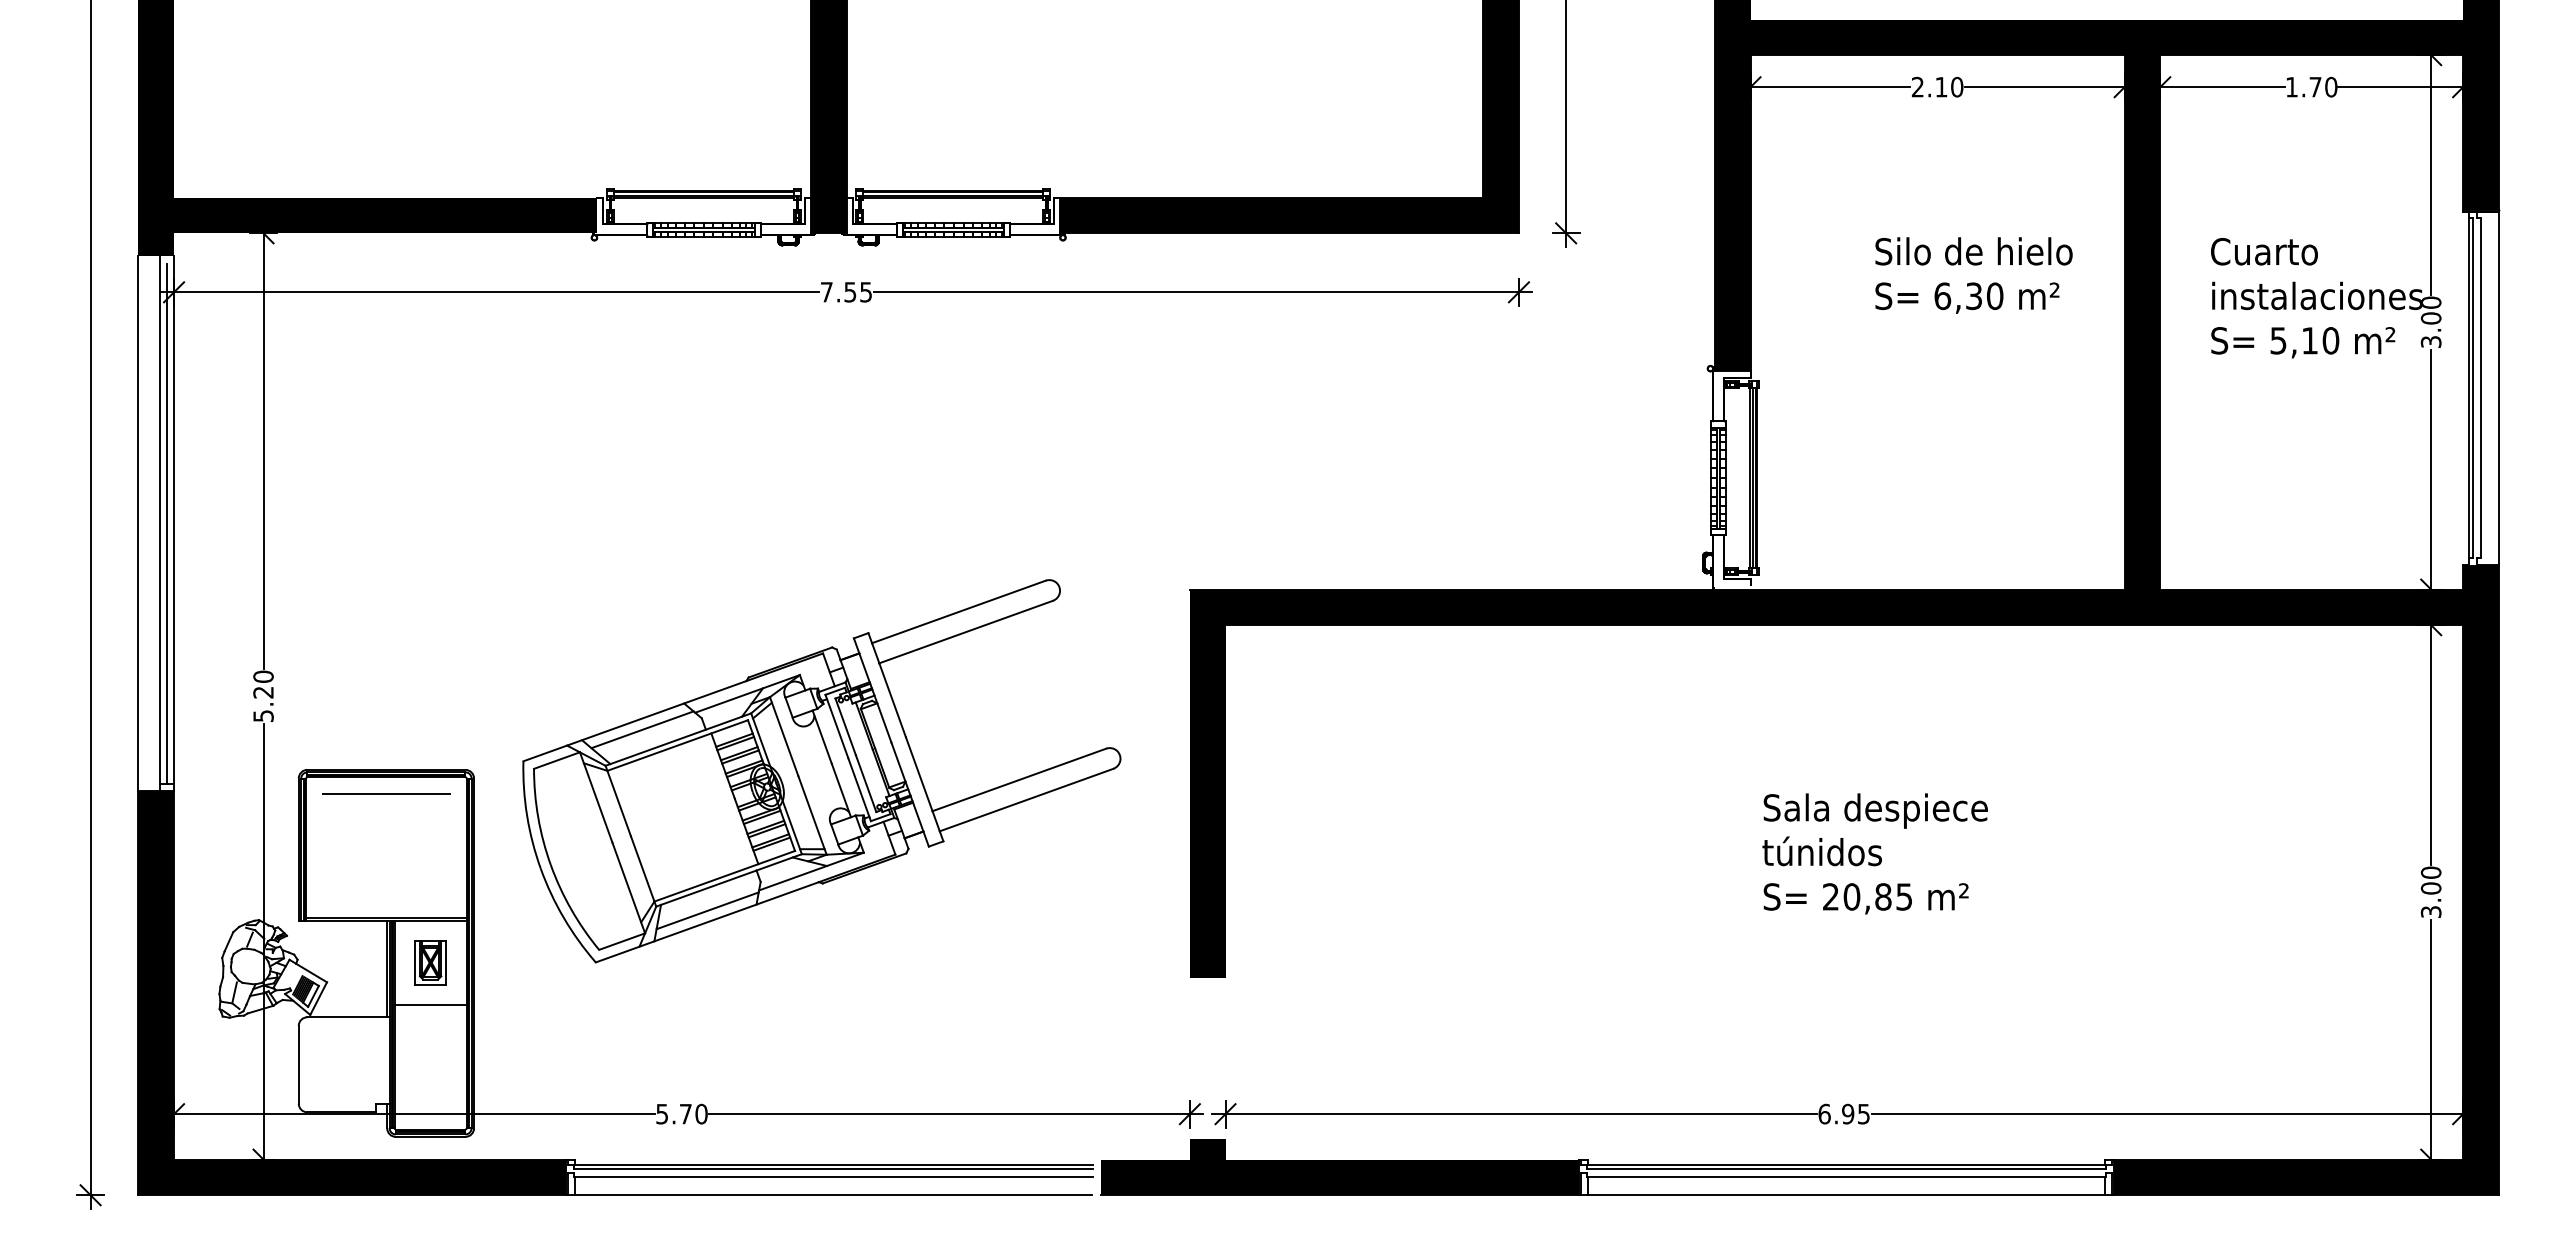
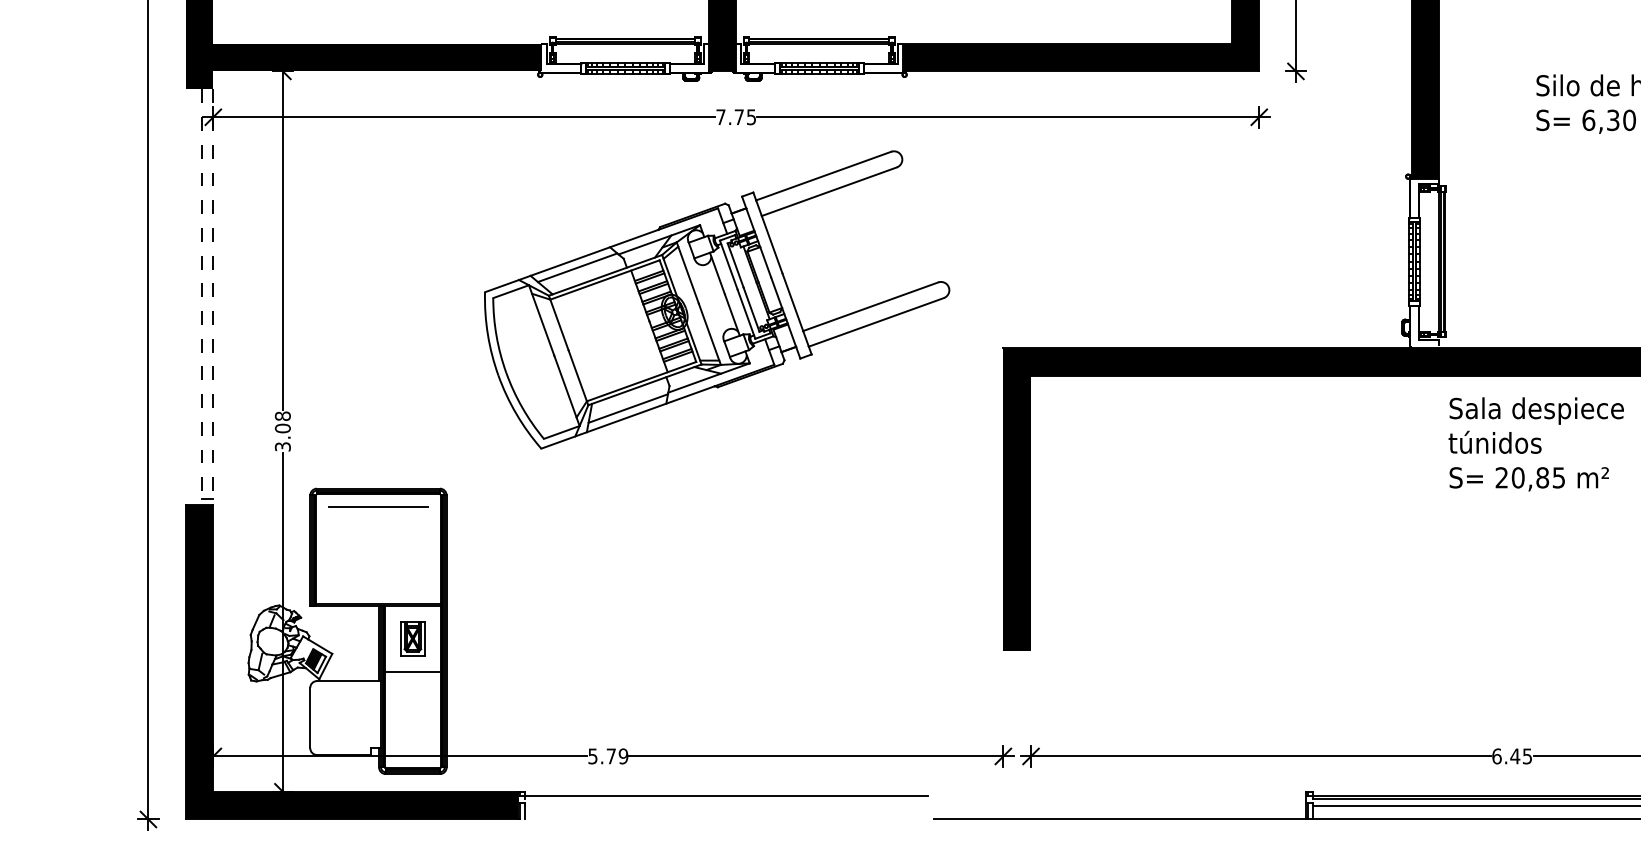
text: (850, 292) -> (739, 117), 7.55 -> 7.75
line: (138, 523) -> (185, 297), removed
line: (166, 523) -> (207, 297), removed
line: (159, 524) -> (202, 297), solid -> dashed
line: (174, 524) -> (213, 297), solid -> dashed
text: (263, 695) -> (282, 430), 5.20 -> 3.08
part: (821, 771) -> (716, 300), moved
text: (1874, 853) -> (1535, 444), moved
text: (1847, 1113) -> (1514, 755), 6.95 -> 6.45
text: (701, 1114) -> (623, 756), 5.70 -> 5.79
fill: (1339, 1166) -> (1119, 797), removed
line: (833, 1169) -> (726, 799), removed
line: (833, 1177) -> (726, 805), removed
line: (829, 1195) -> (723, 819), removed

